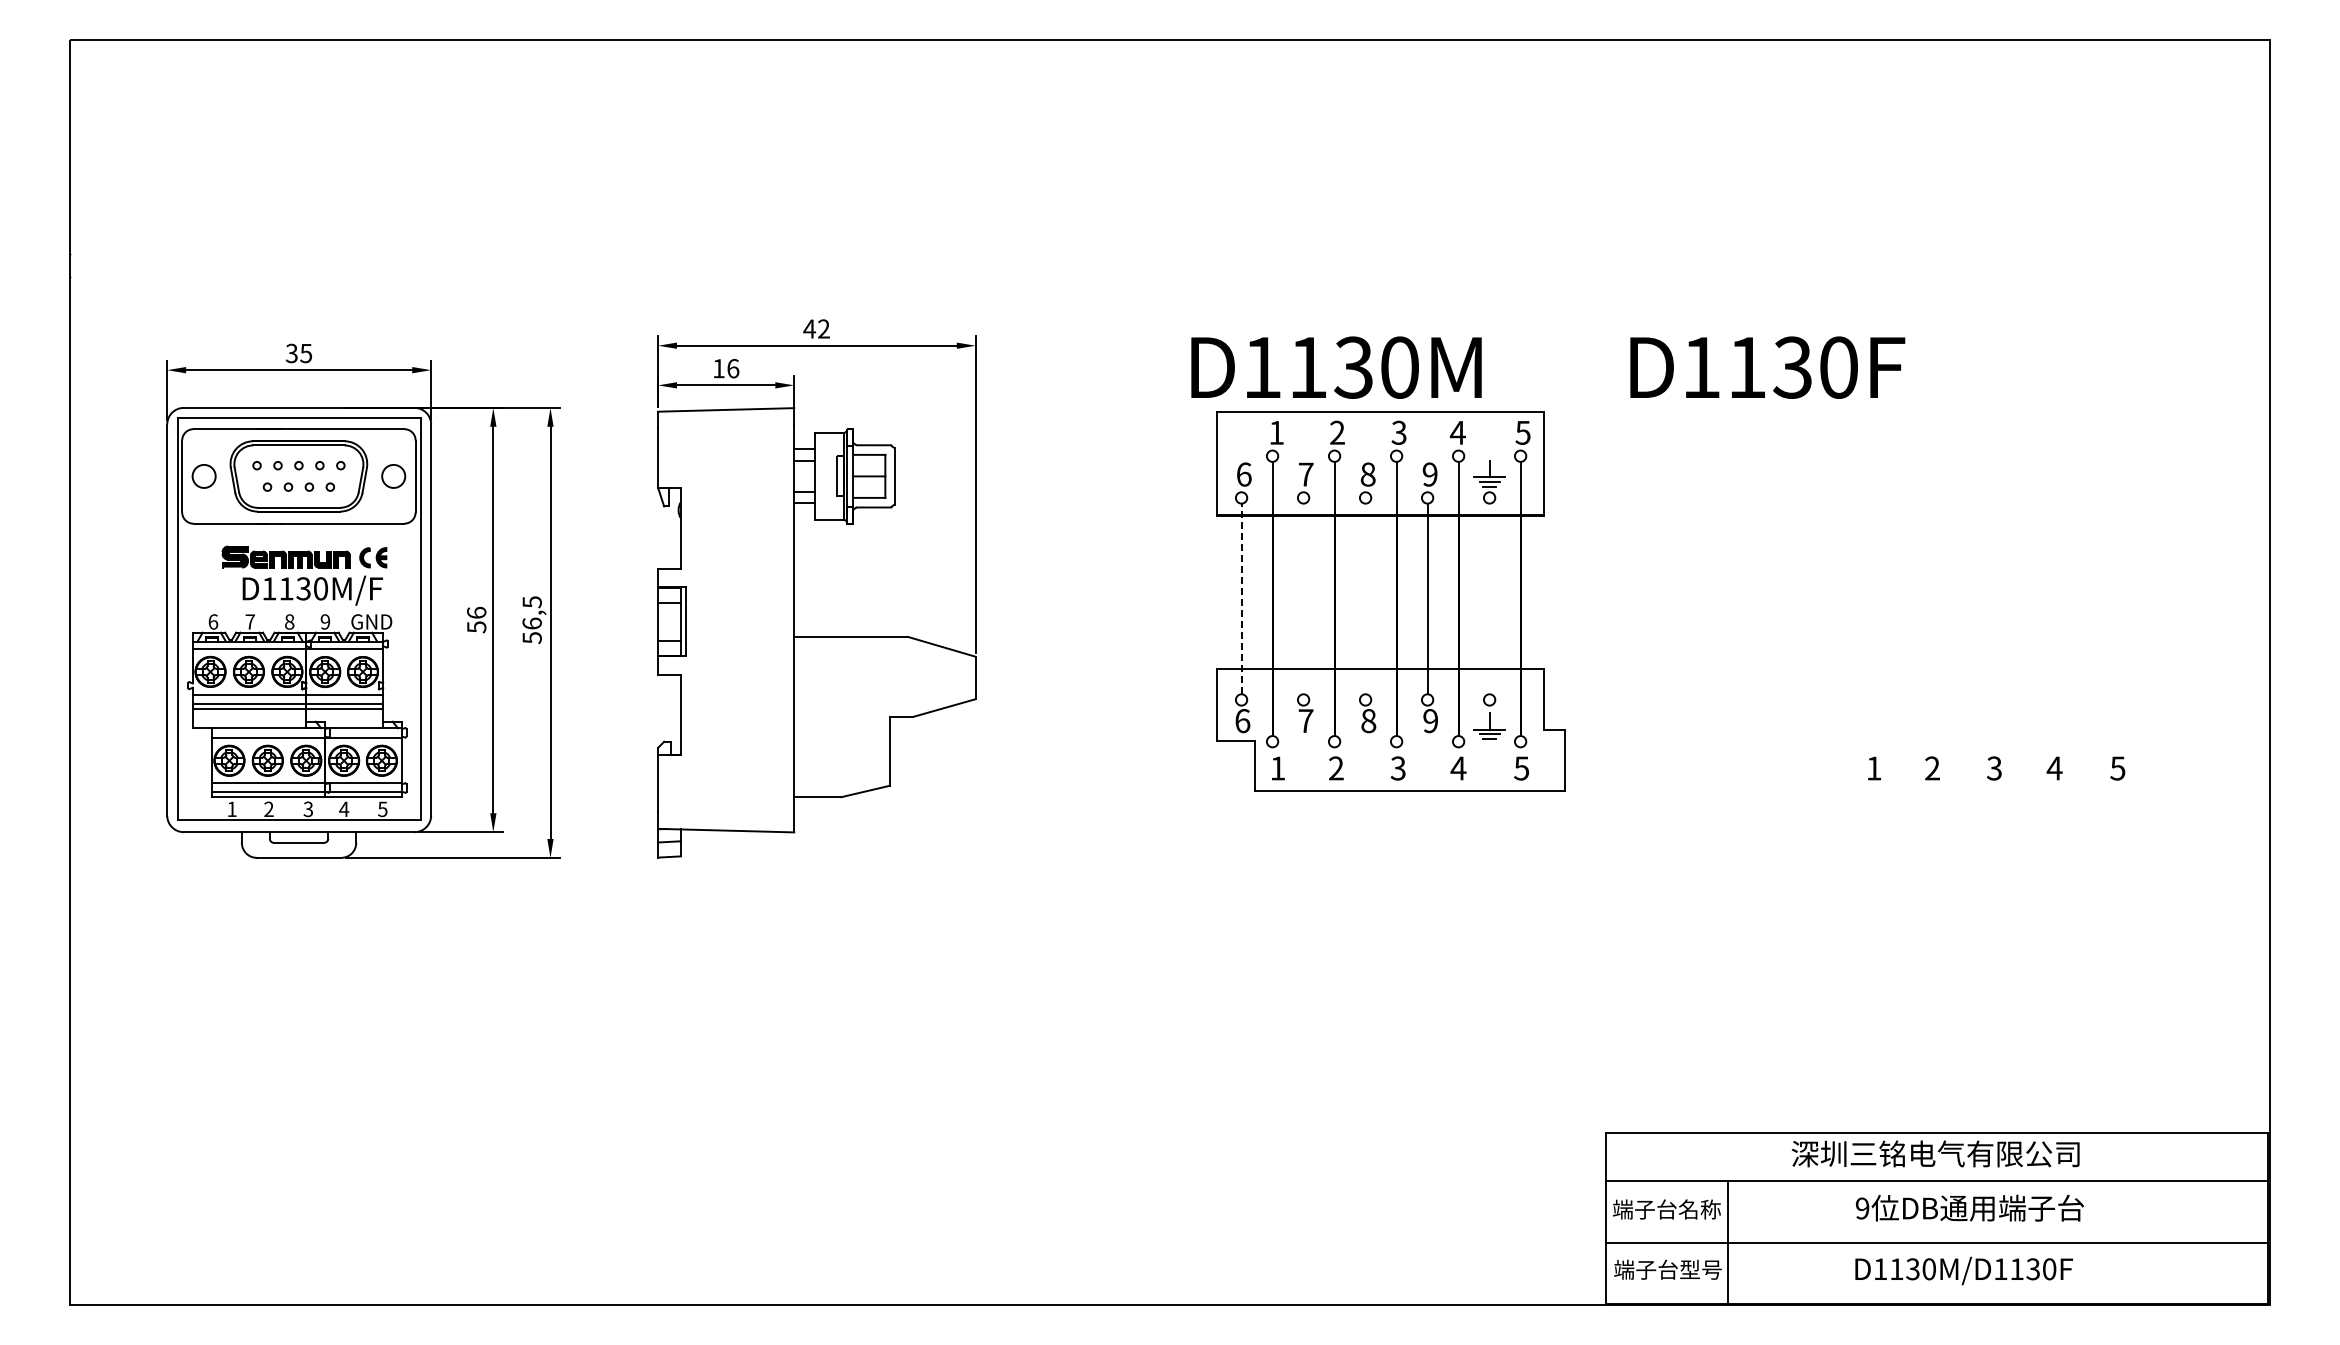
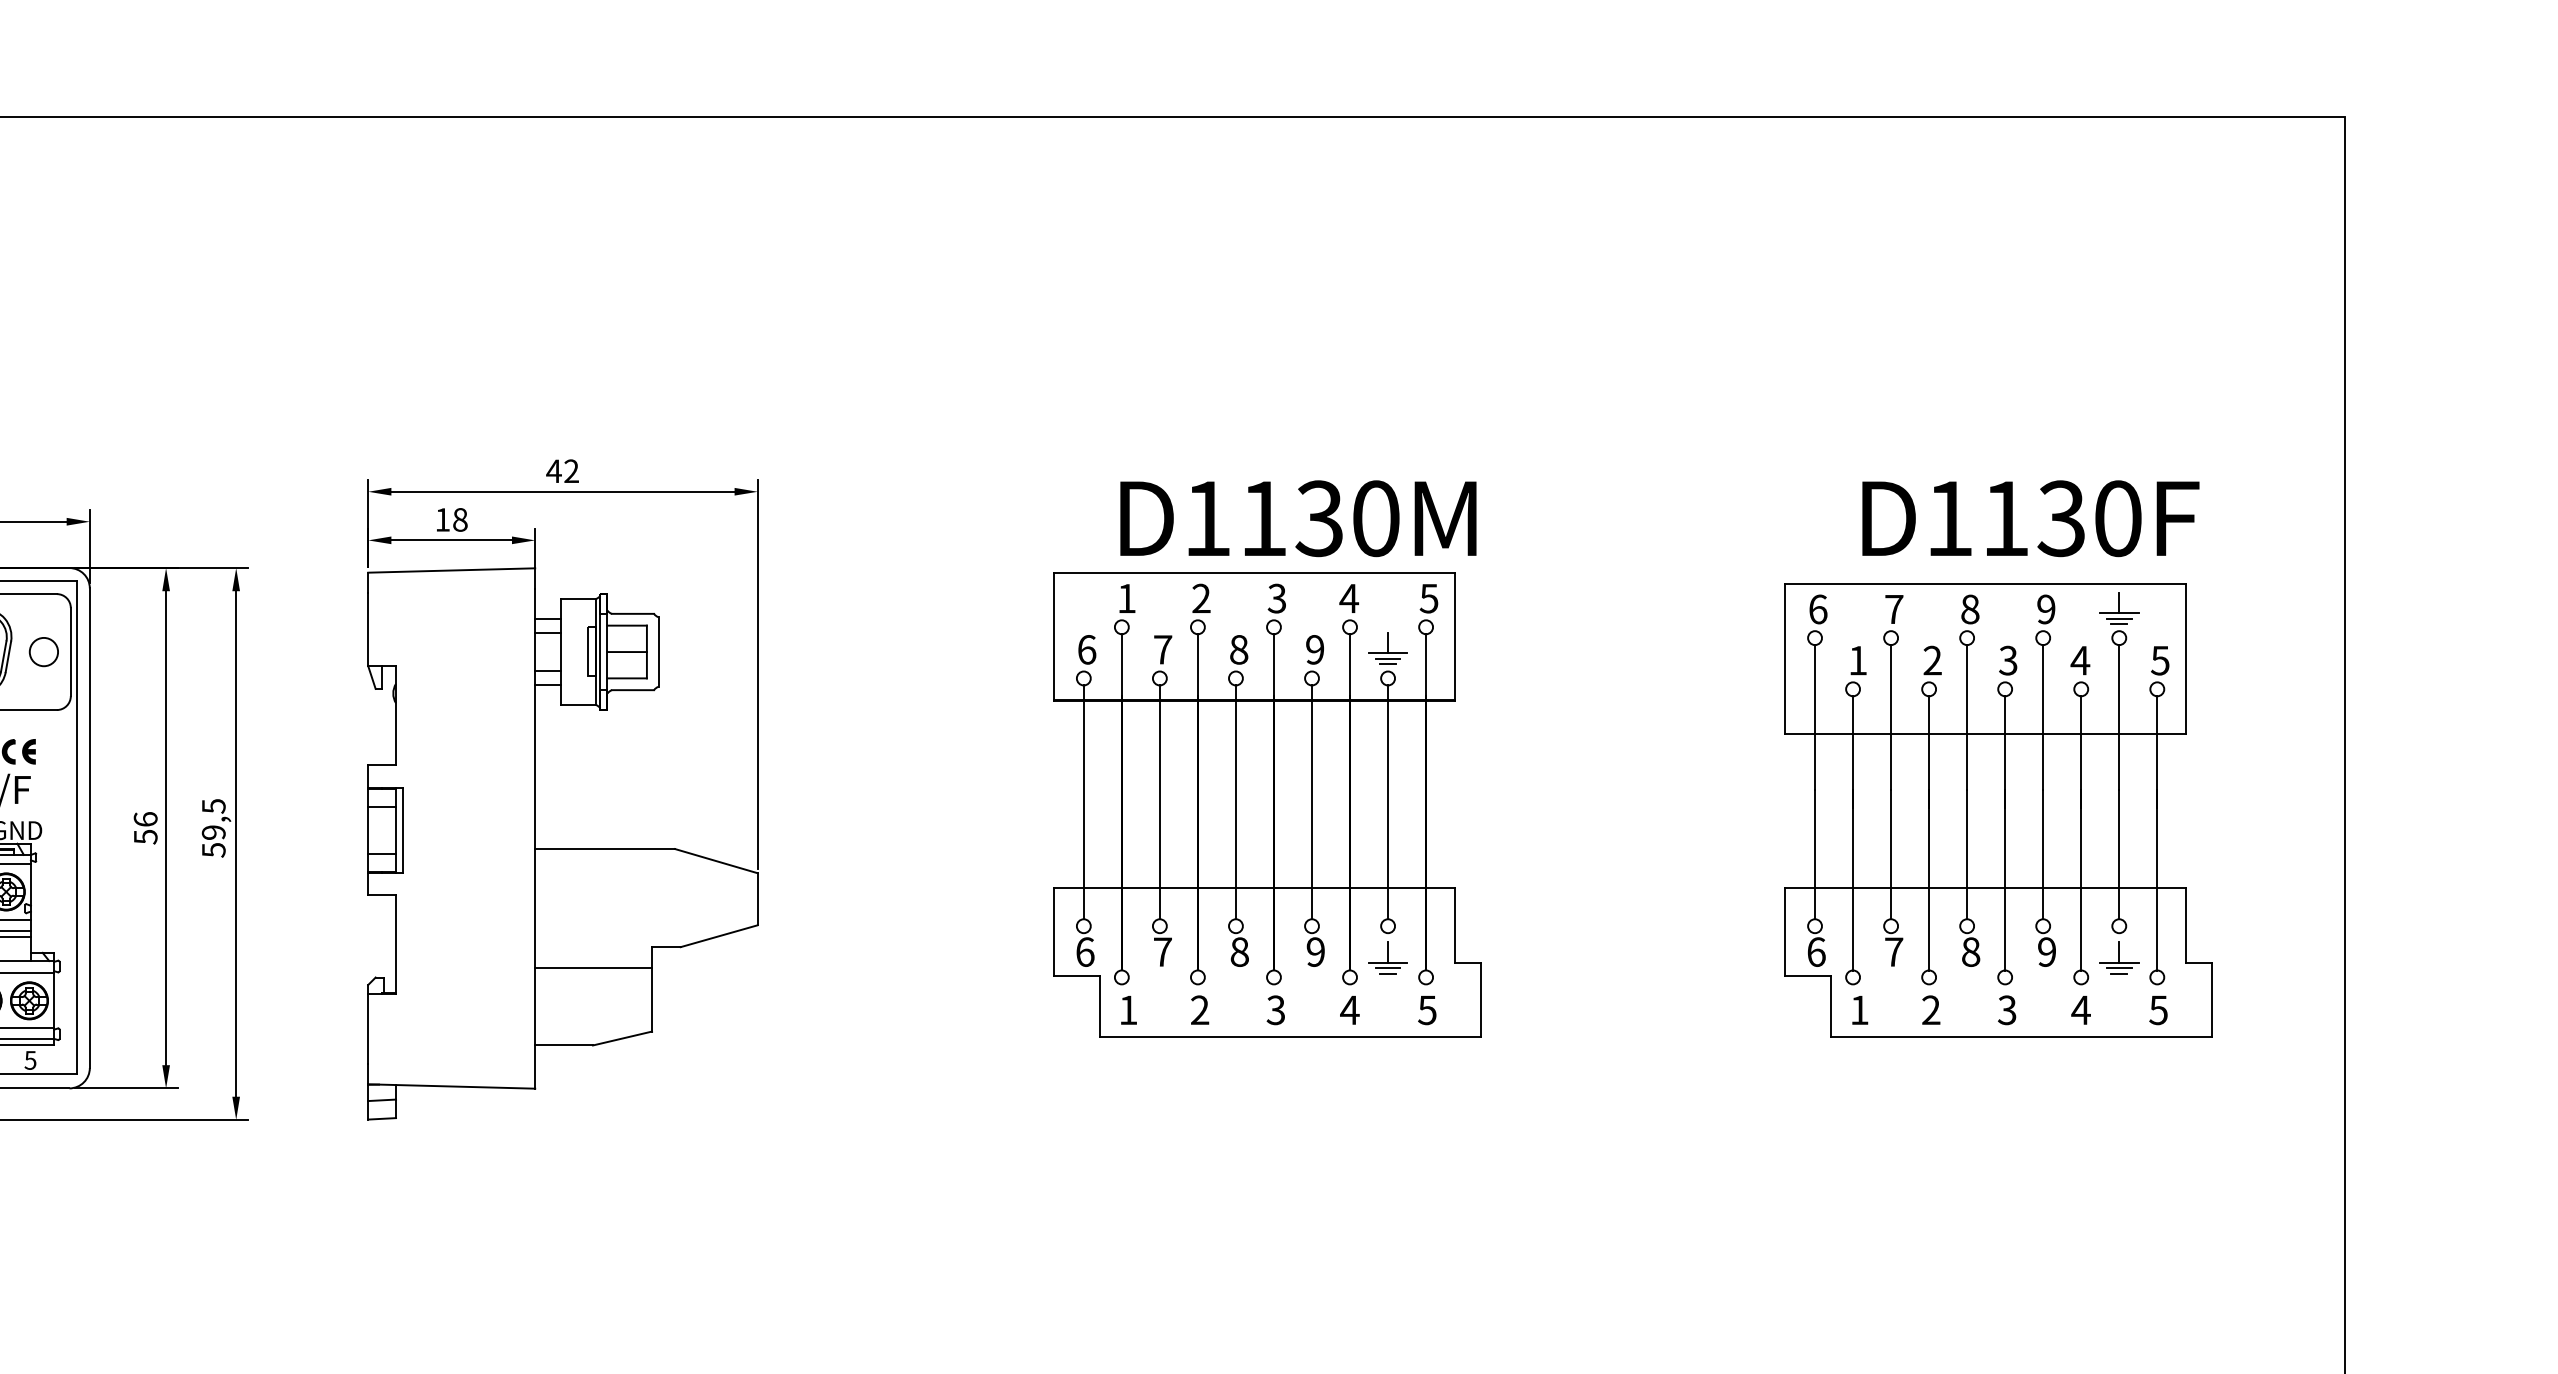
text: (1336, 367) -> (1298, 518), moved
text: (1767, 367) -> (2030, 518), moved
text: (733, 368) -> (460, 519), 16 -> 18
line: (1241, 598) -> (1083, 801), dashed -> solid
line: (1303, 598) -> (1159, 801), added
line: (1365, 598) -> (1235, 801), added
line: (1489, 598) -> (1387, 801), added
part: (1986, 605) -> (1997, 810), added
text: (531, 623) -> (212, 832), 56,5 -> 59,5
line: (841, 734) -> (593, 968), added

